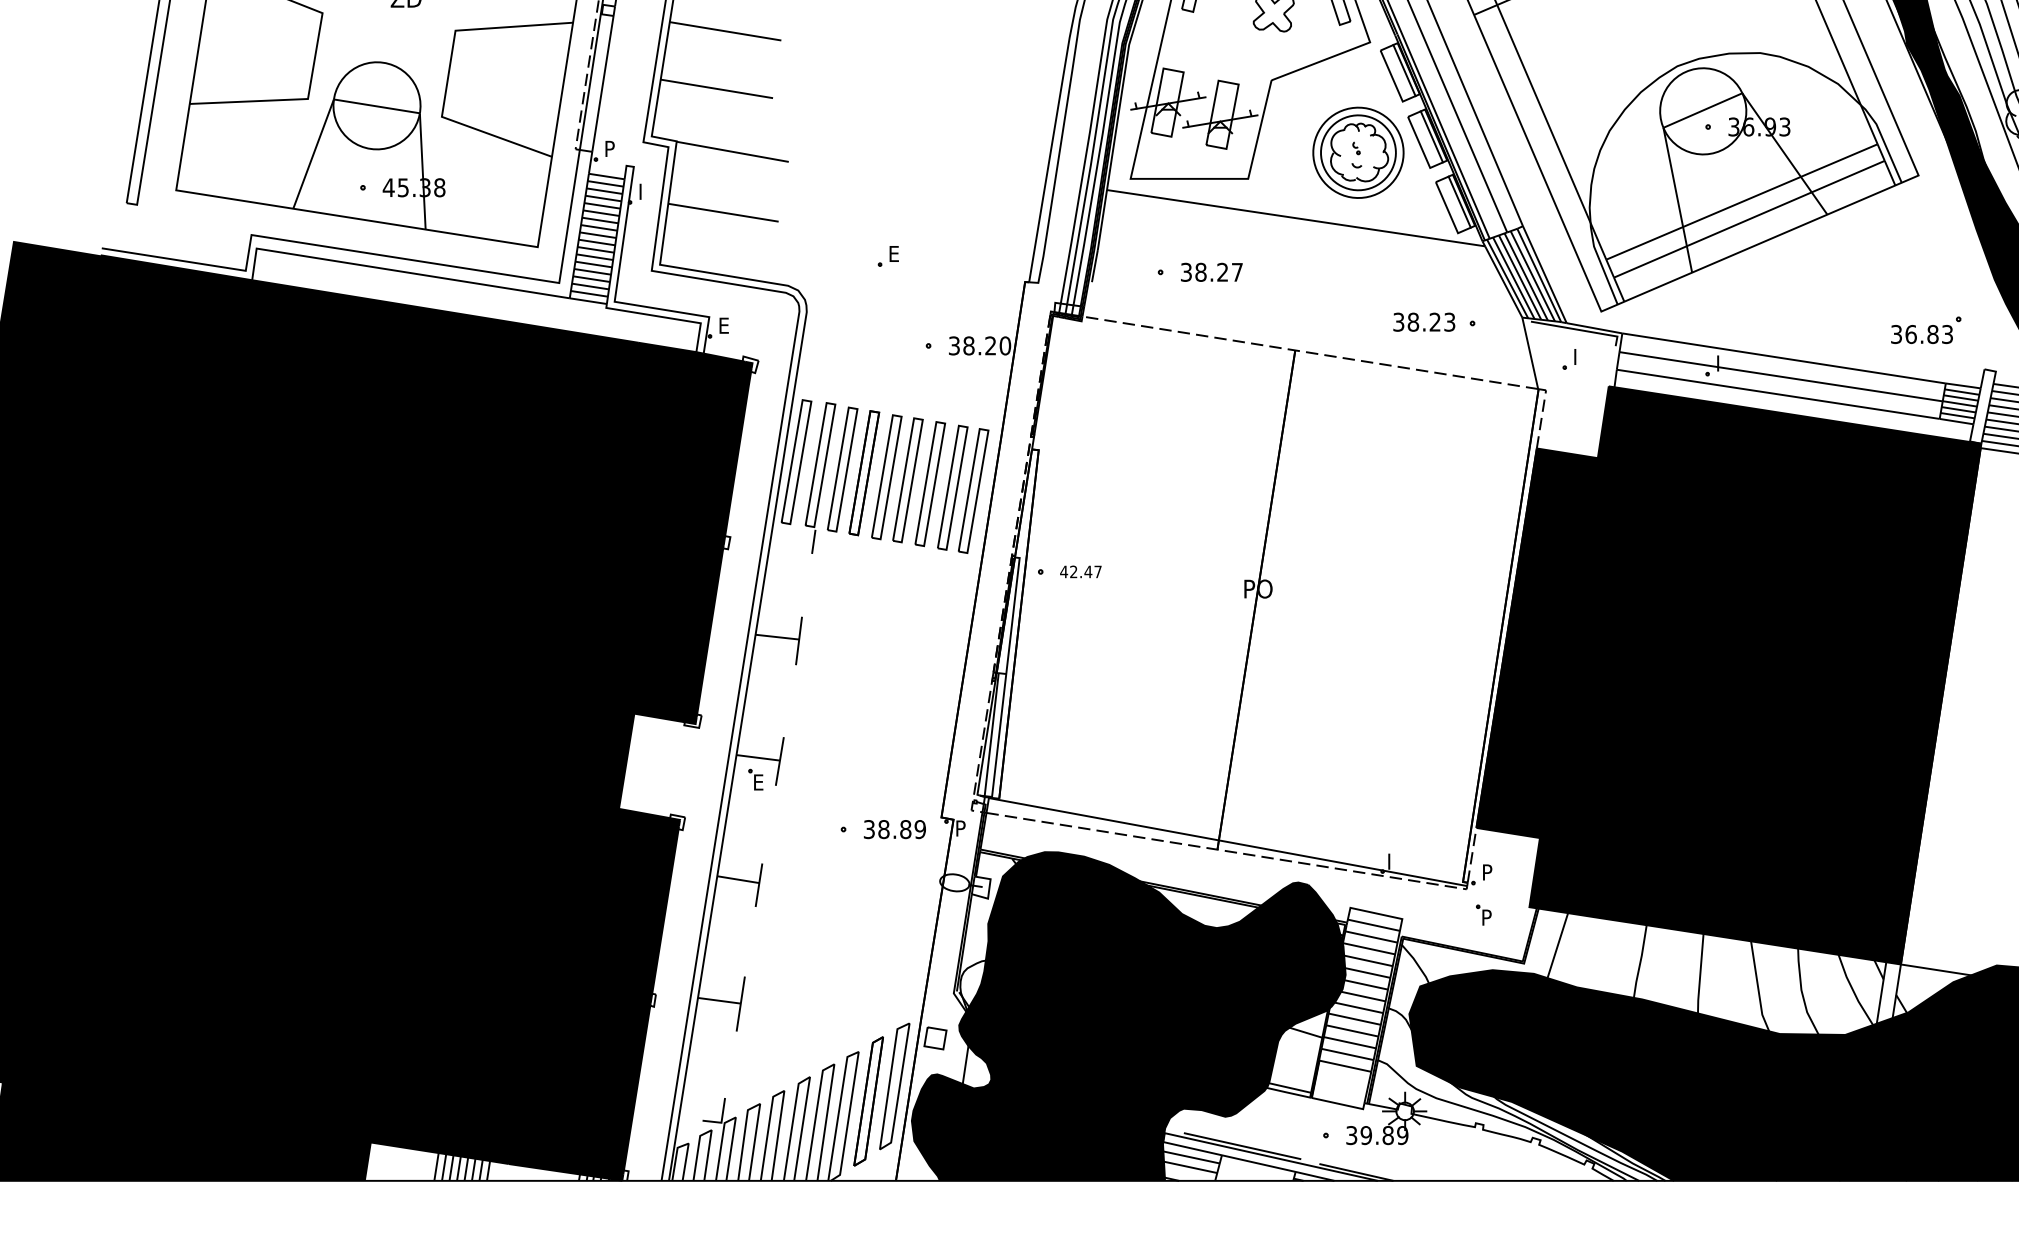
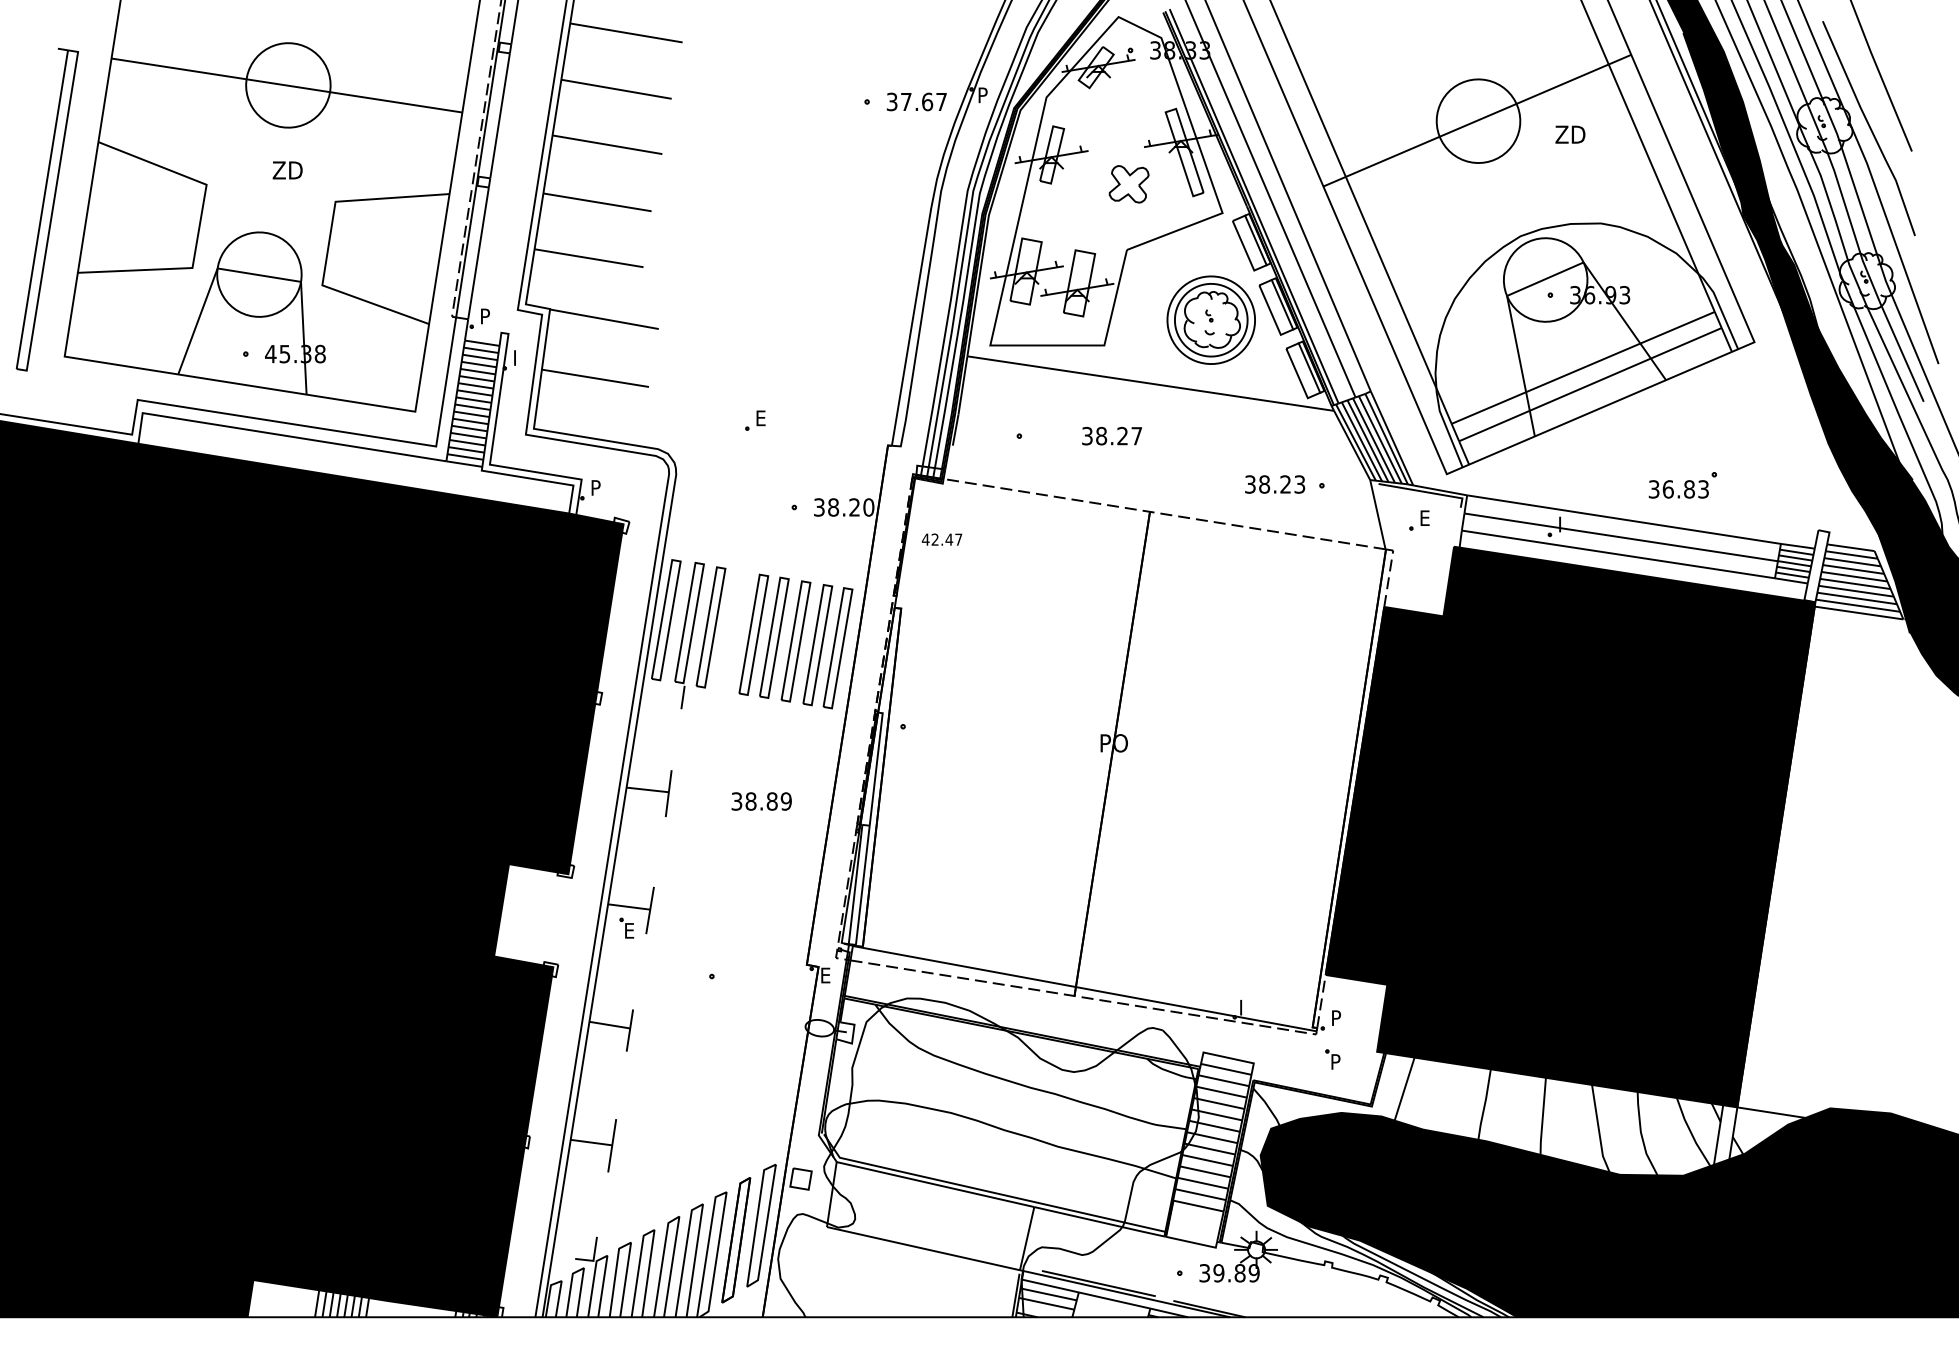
text: (1211, 271) -> (1111, 435), moved
text: (724, 325) -> (596, 487), E -> P
part: (1925, 330) -> (1682, 485), moved
text: (1579, 356) -> (1425, 517), I -> E
part: (863, 472) -> (731, 630), removed
text: (1080, 571) -> (941, 539), moved
text: (961, 828) -> (826, 975), P -> E
text: (894, 829) -> (761, 801), moved
fill: (1128, 1016) -> (988, 1157), removed

